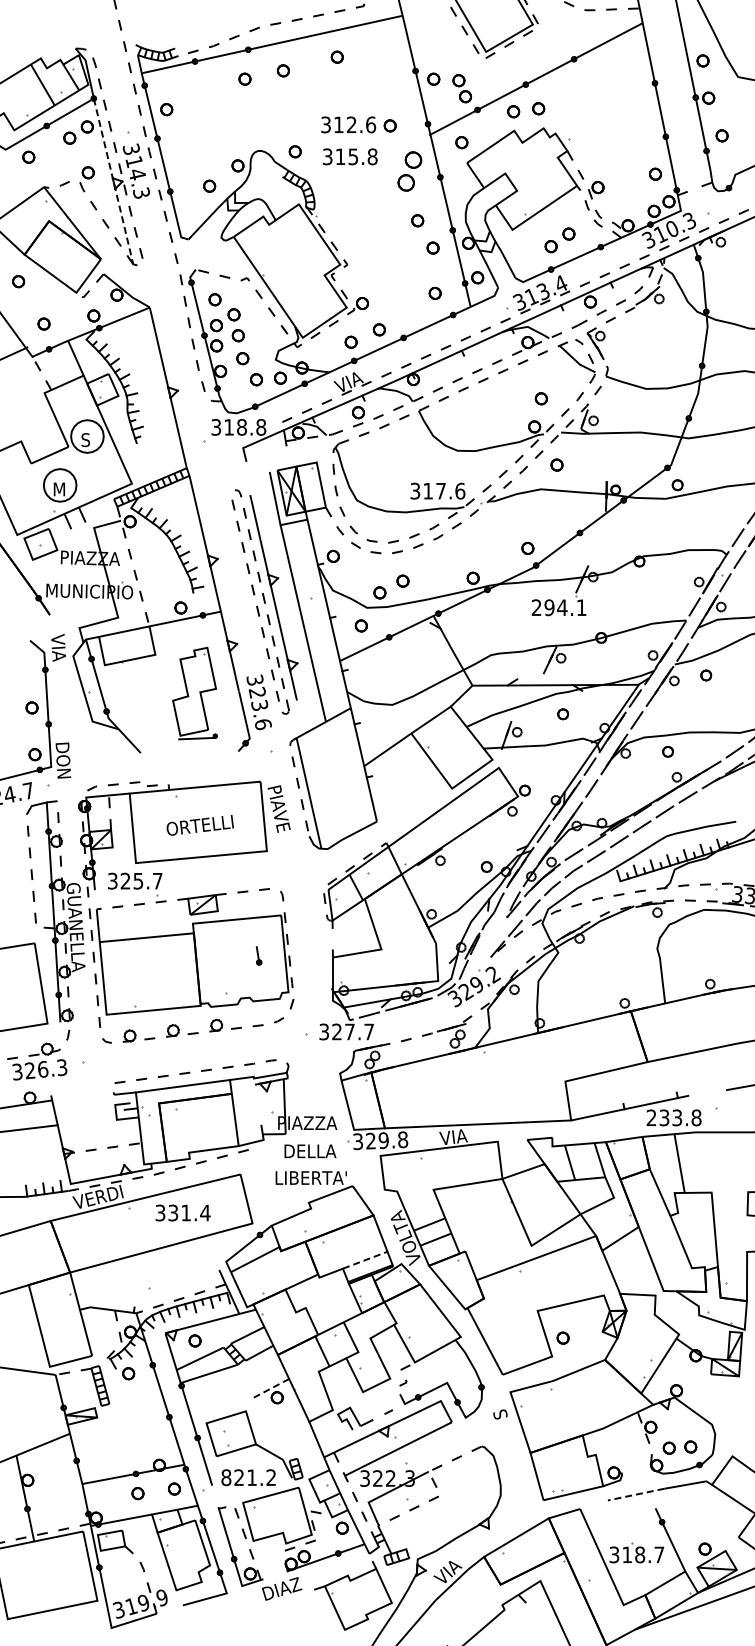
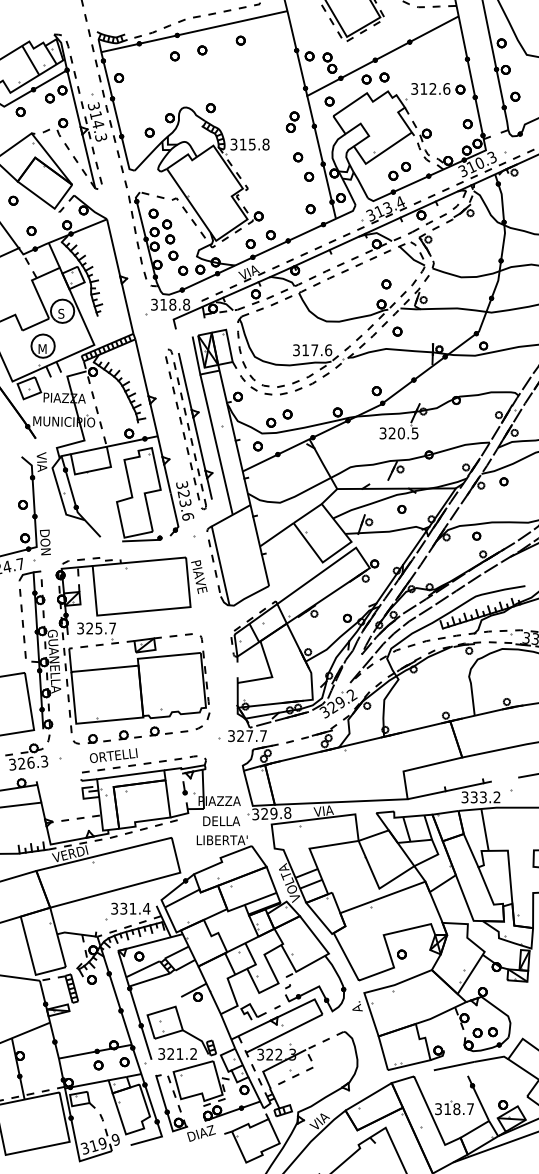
part: (358, 124) -> (437, 88), moved
text: (350, 156) -> (250, 144), moved
part: (410, 171) -> (293, 122), size x0.71
line: (113, 182) -> (81, 130), dashed -> solid
text: (558, 607) -> (398, 433), 294.1 -> 320.5
part: (194, 693) -> (138, 494), size x1.43
text: (199, 825) -> (113, 755), moved
part: (258, 955) -> (184, 787), moved
text: (673, 1117) -> (480, 797), 233.8 -> 333.2
text: (182, 1212) -> (130, 908), moved
line: (365, 1260) -> (260, 899), dashed -> solid
line: (271, 1388) -> (193, 990), dashed -> solid
text: (500, 1411) -> (357, 1006), S -> A.
text: (226, 1477) -> (161, 1053), 821.2 -> 321.2
line: (636, 1494) -> (454, 1066), dashed -> solid

